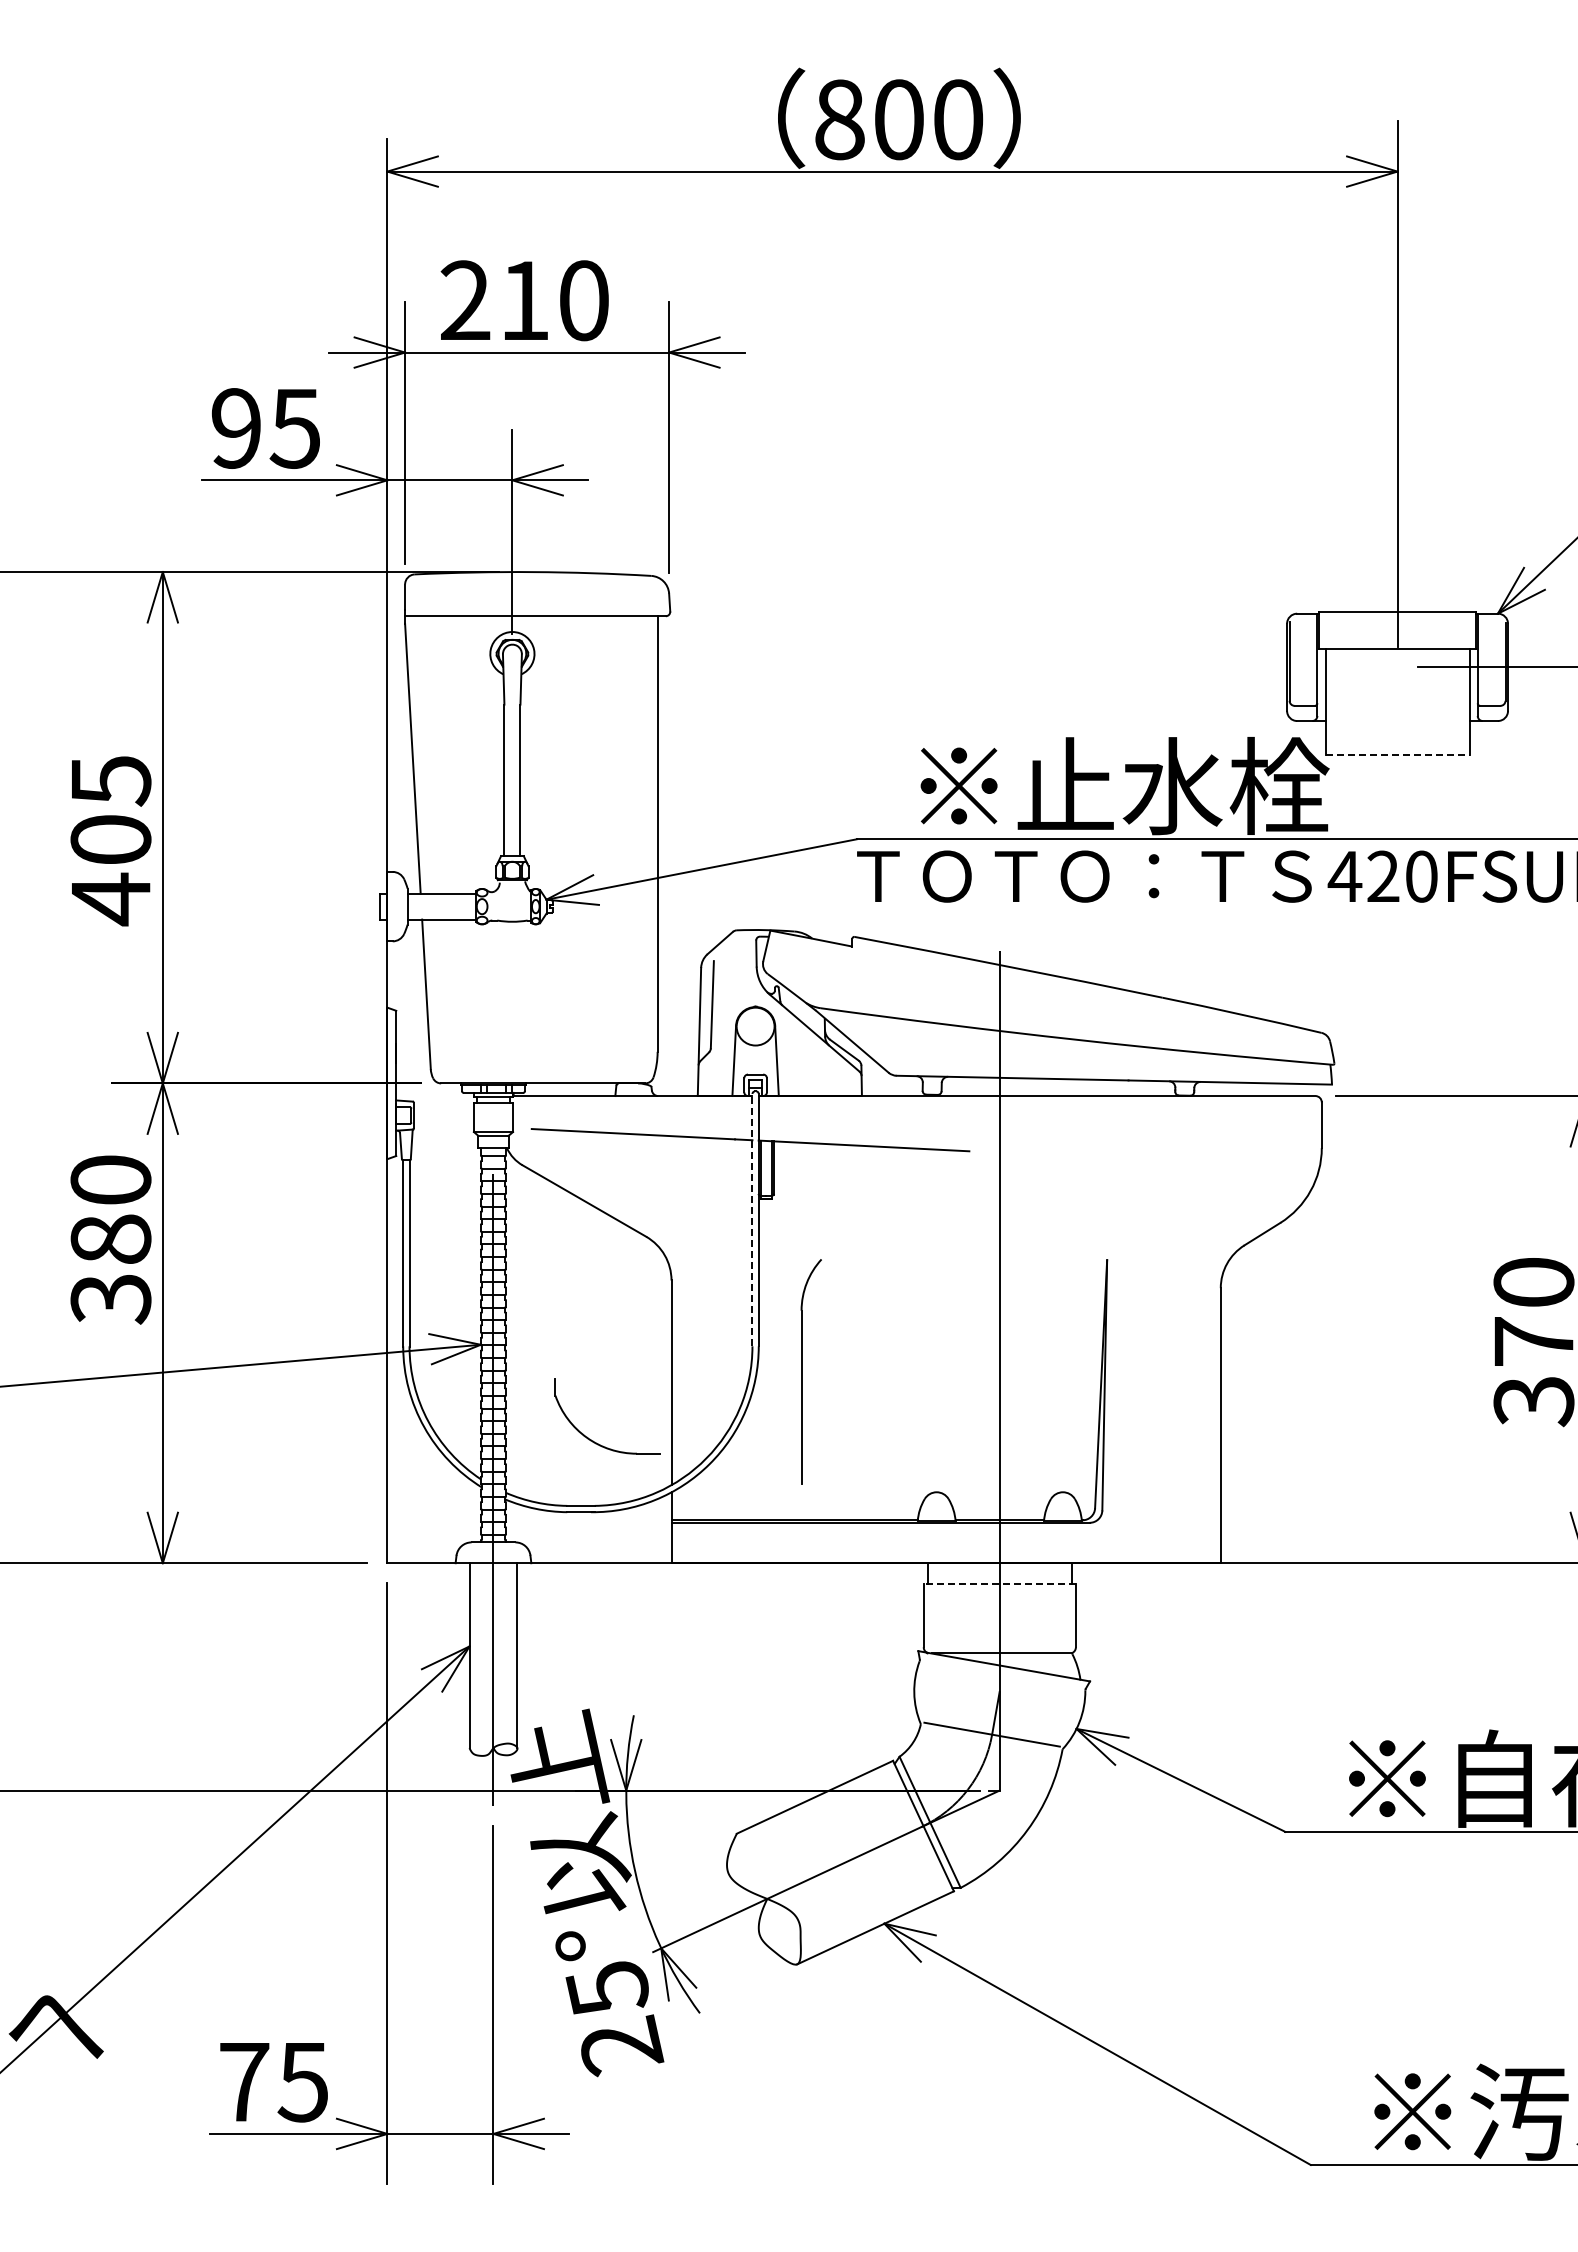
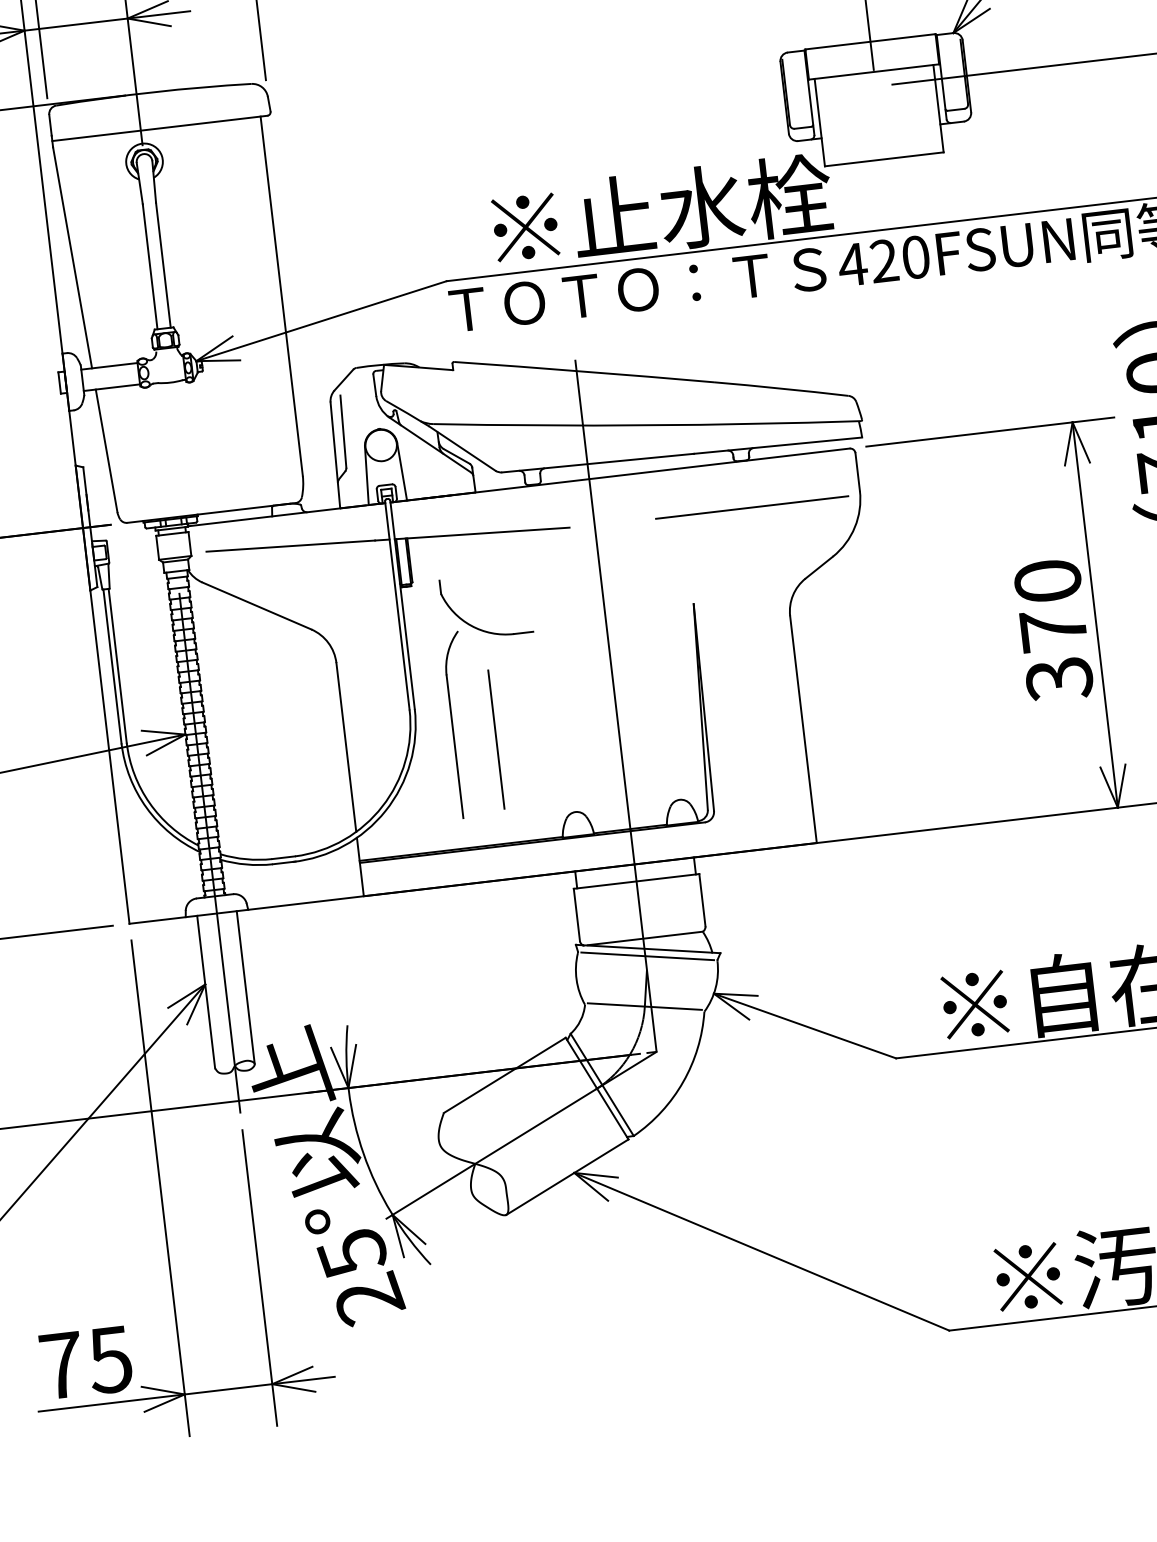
line: (1397, 755) -> (884, 159), dashed -> solid
line: (1190, 1152) -> (752, 507), added
line: (752, 1219) -> (397, 604), dashed -> solid
line: (851, 1394) -> (495, 739), added
part: (593, 1440) -> (476, 627), moved
line: (999, 1583) -> (636, 881), dashed -> solid
line: (1002, 1674) -> (647, 955), added

